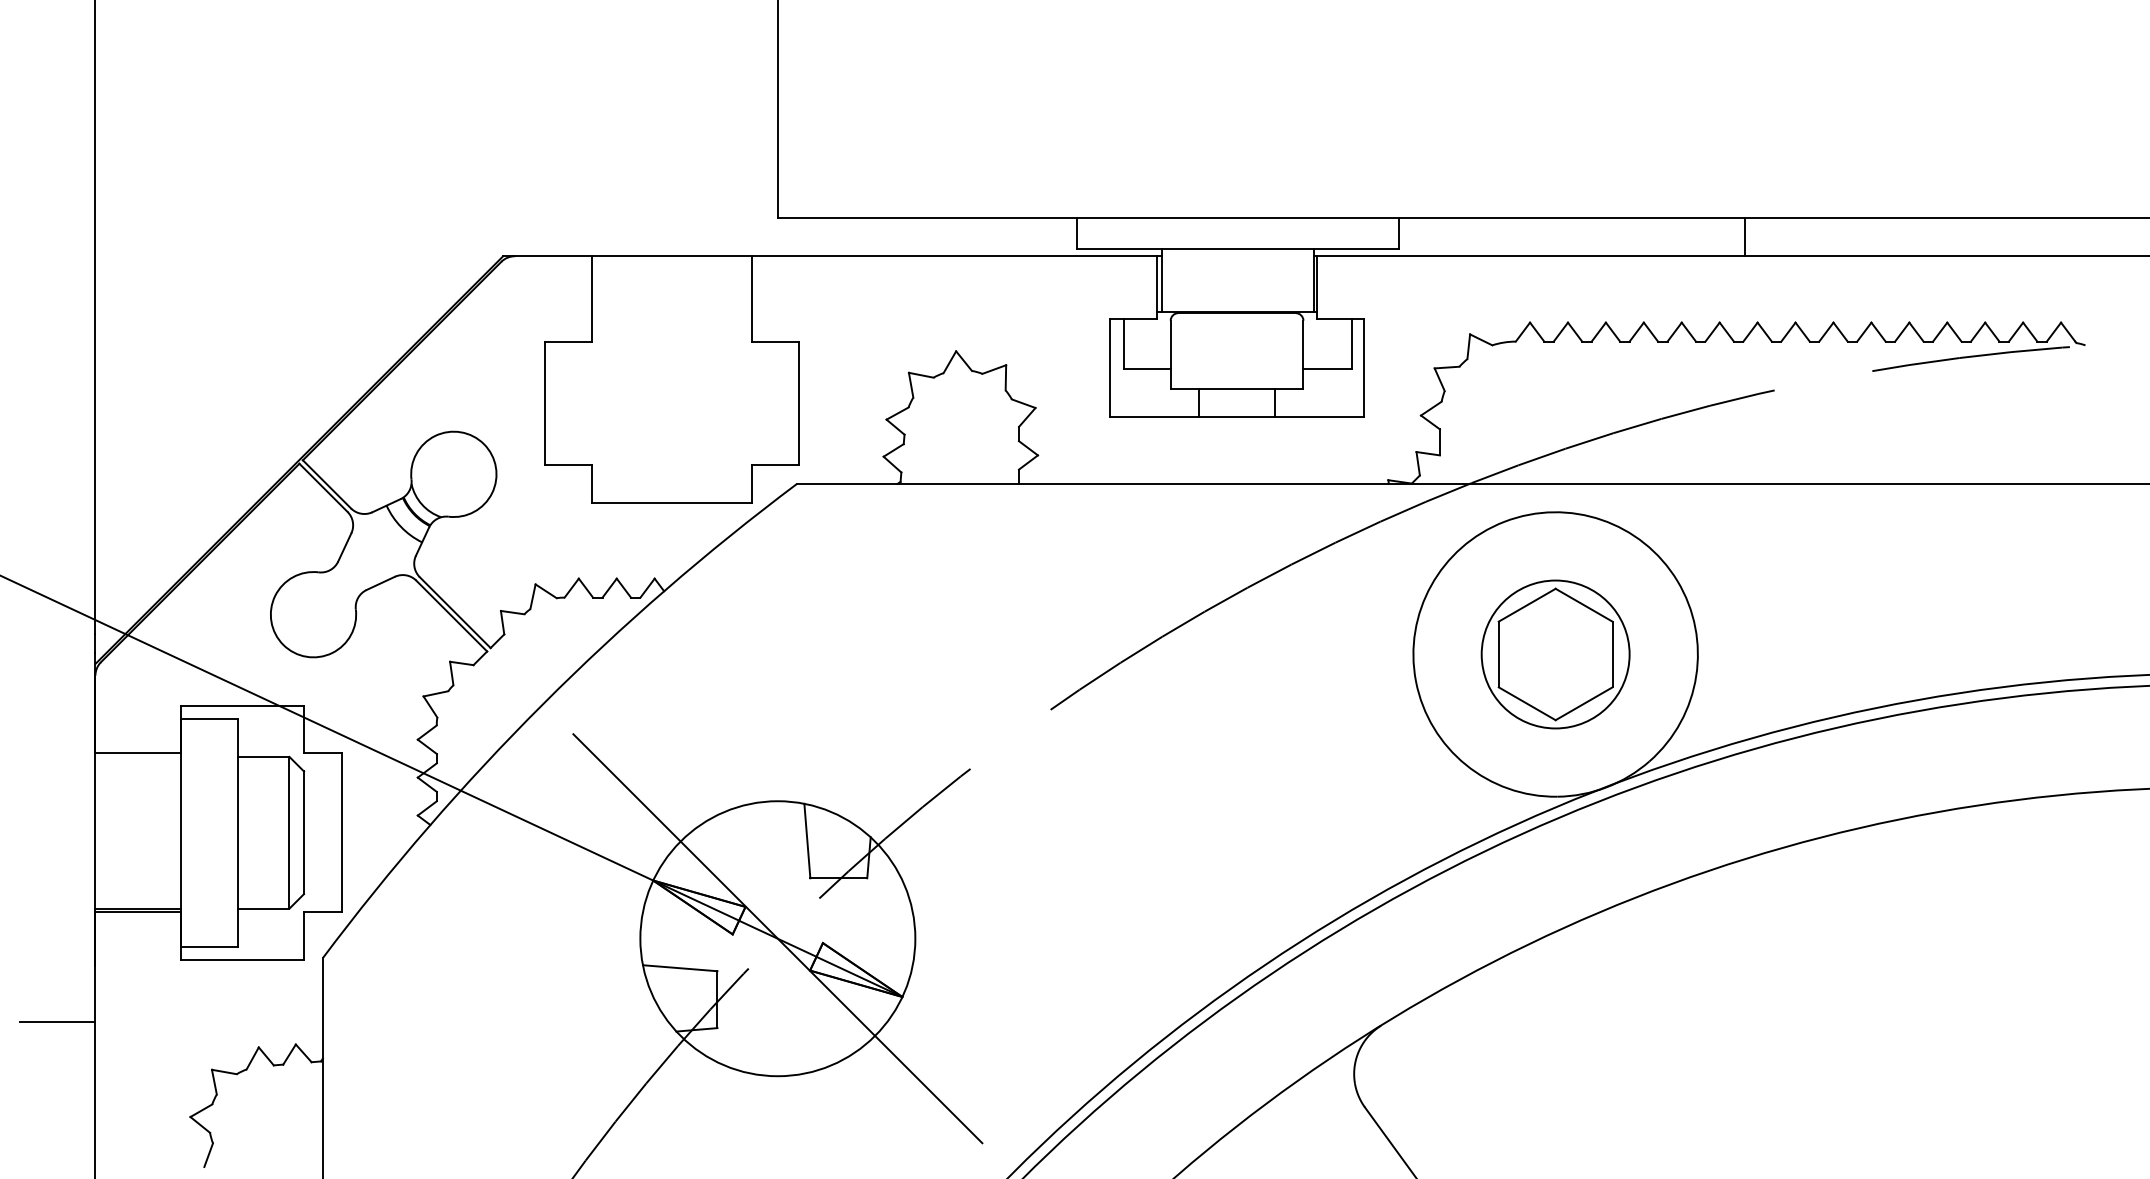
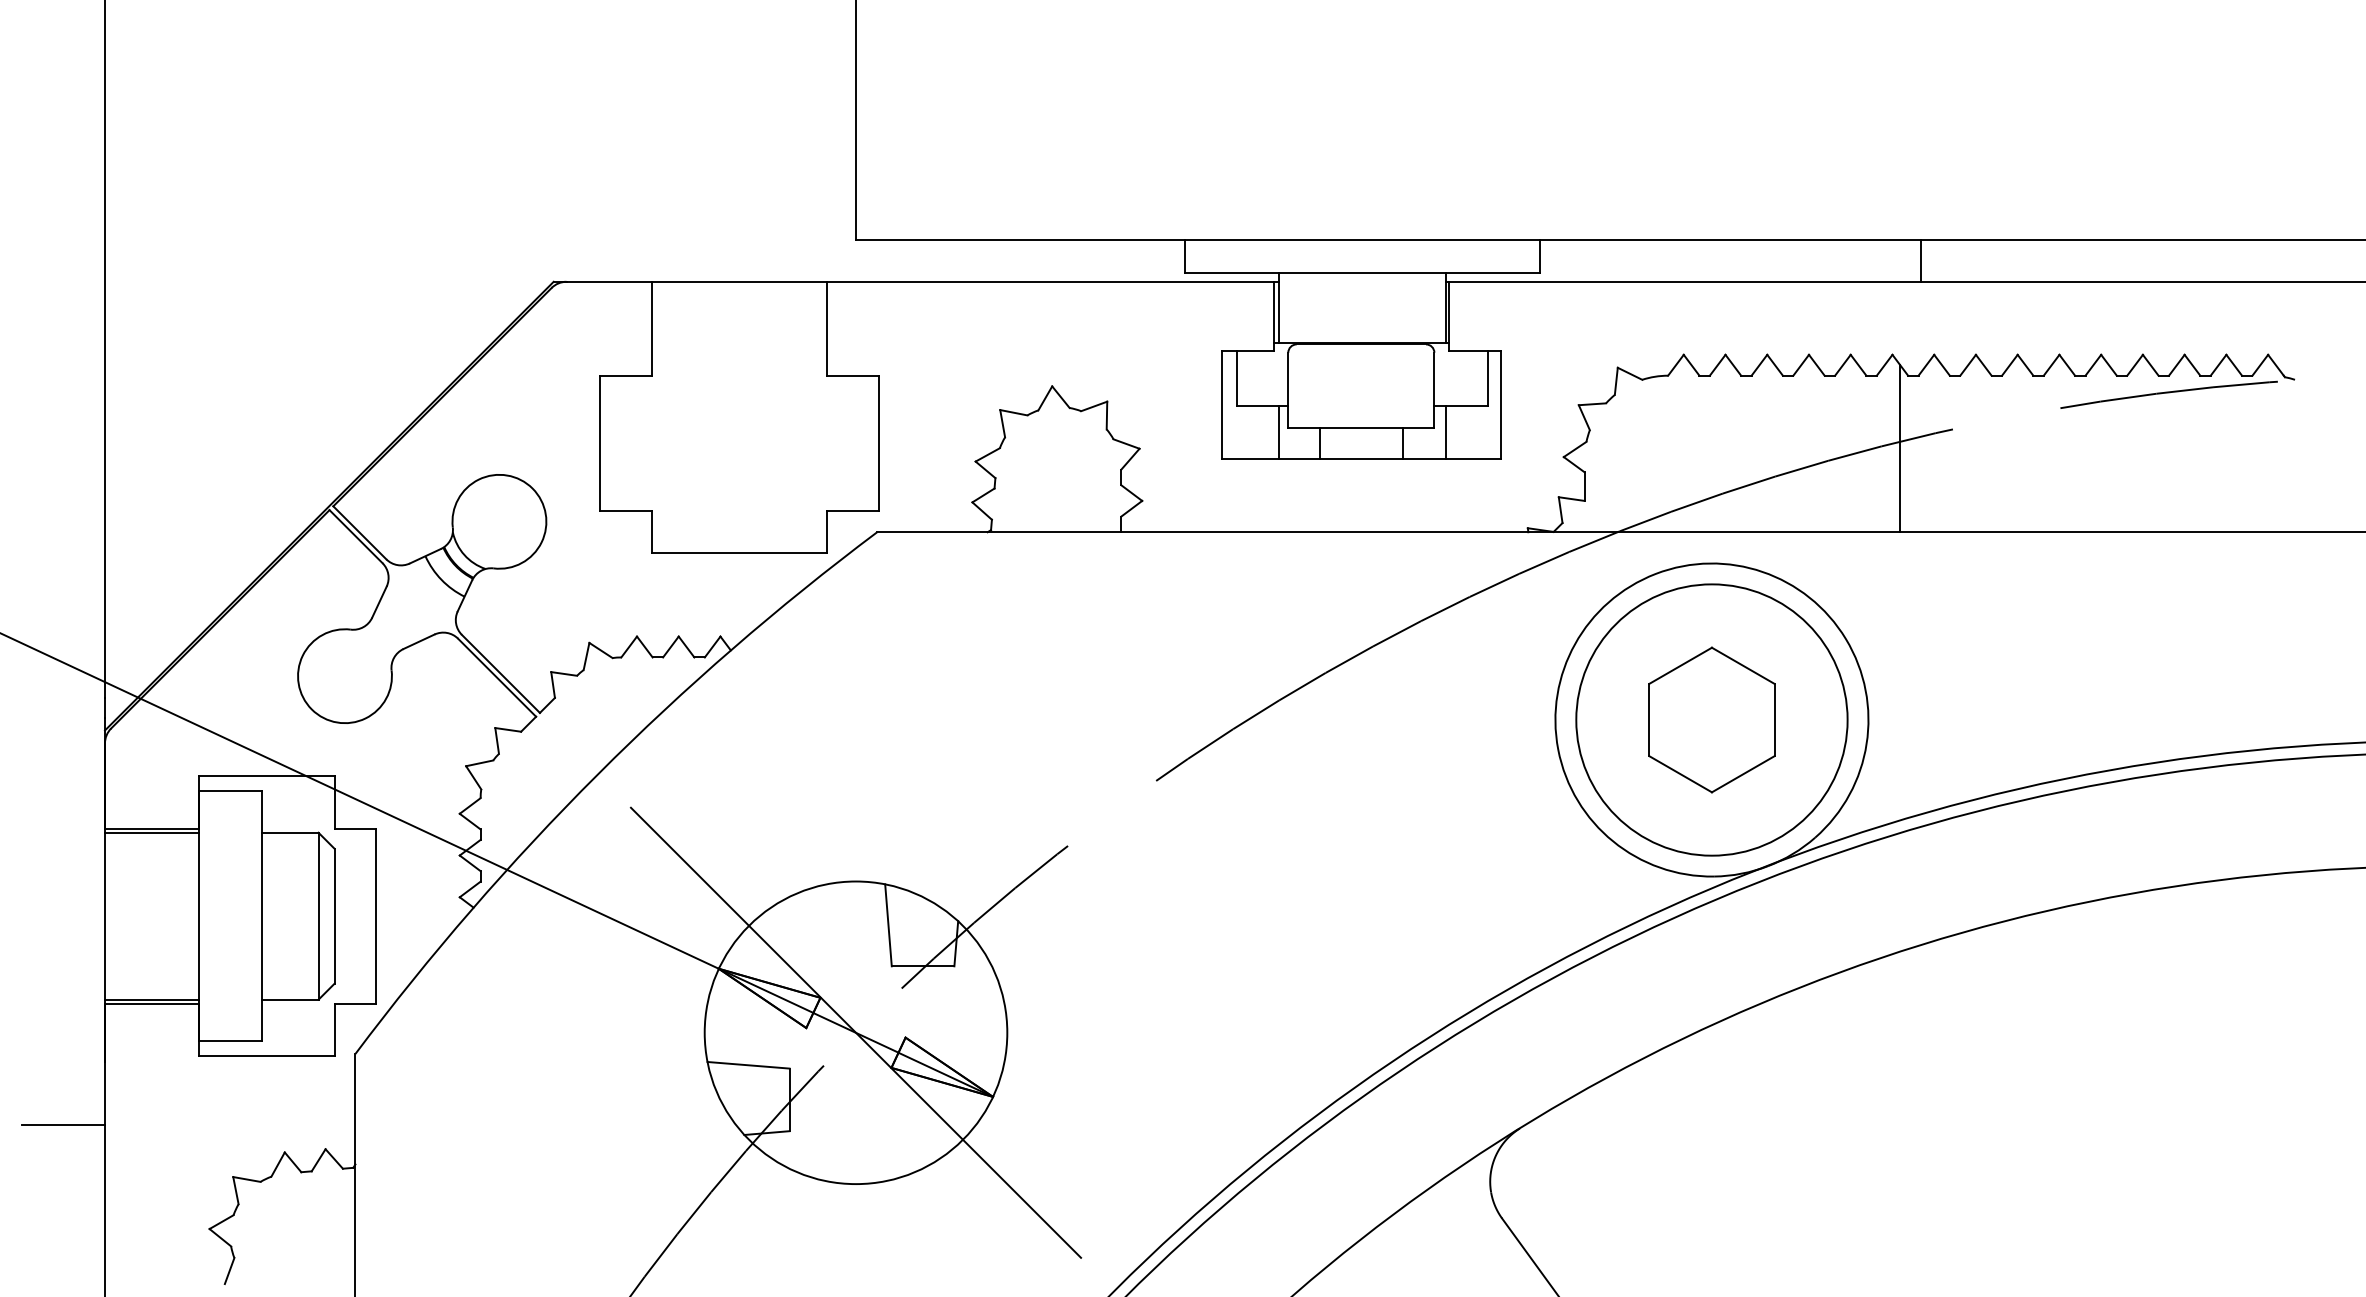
line: (1161, 393) -> (1278, 432), added
line: (1313, 393) -> (1445, 432), added
line: (1726, 407) -> (1899, 448), added
circle: (1555, 654) -> (1711, 719), size x1.67
line: (137, 756) -> (151, 832), added

